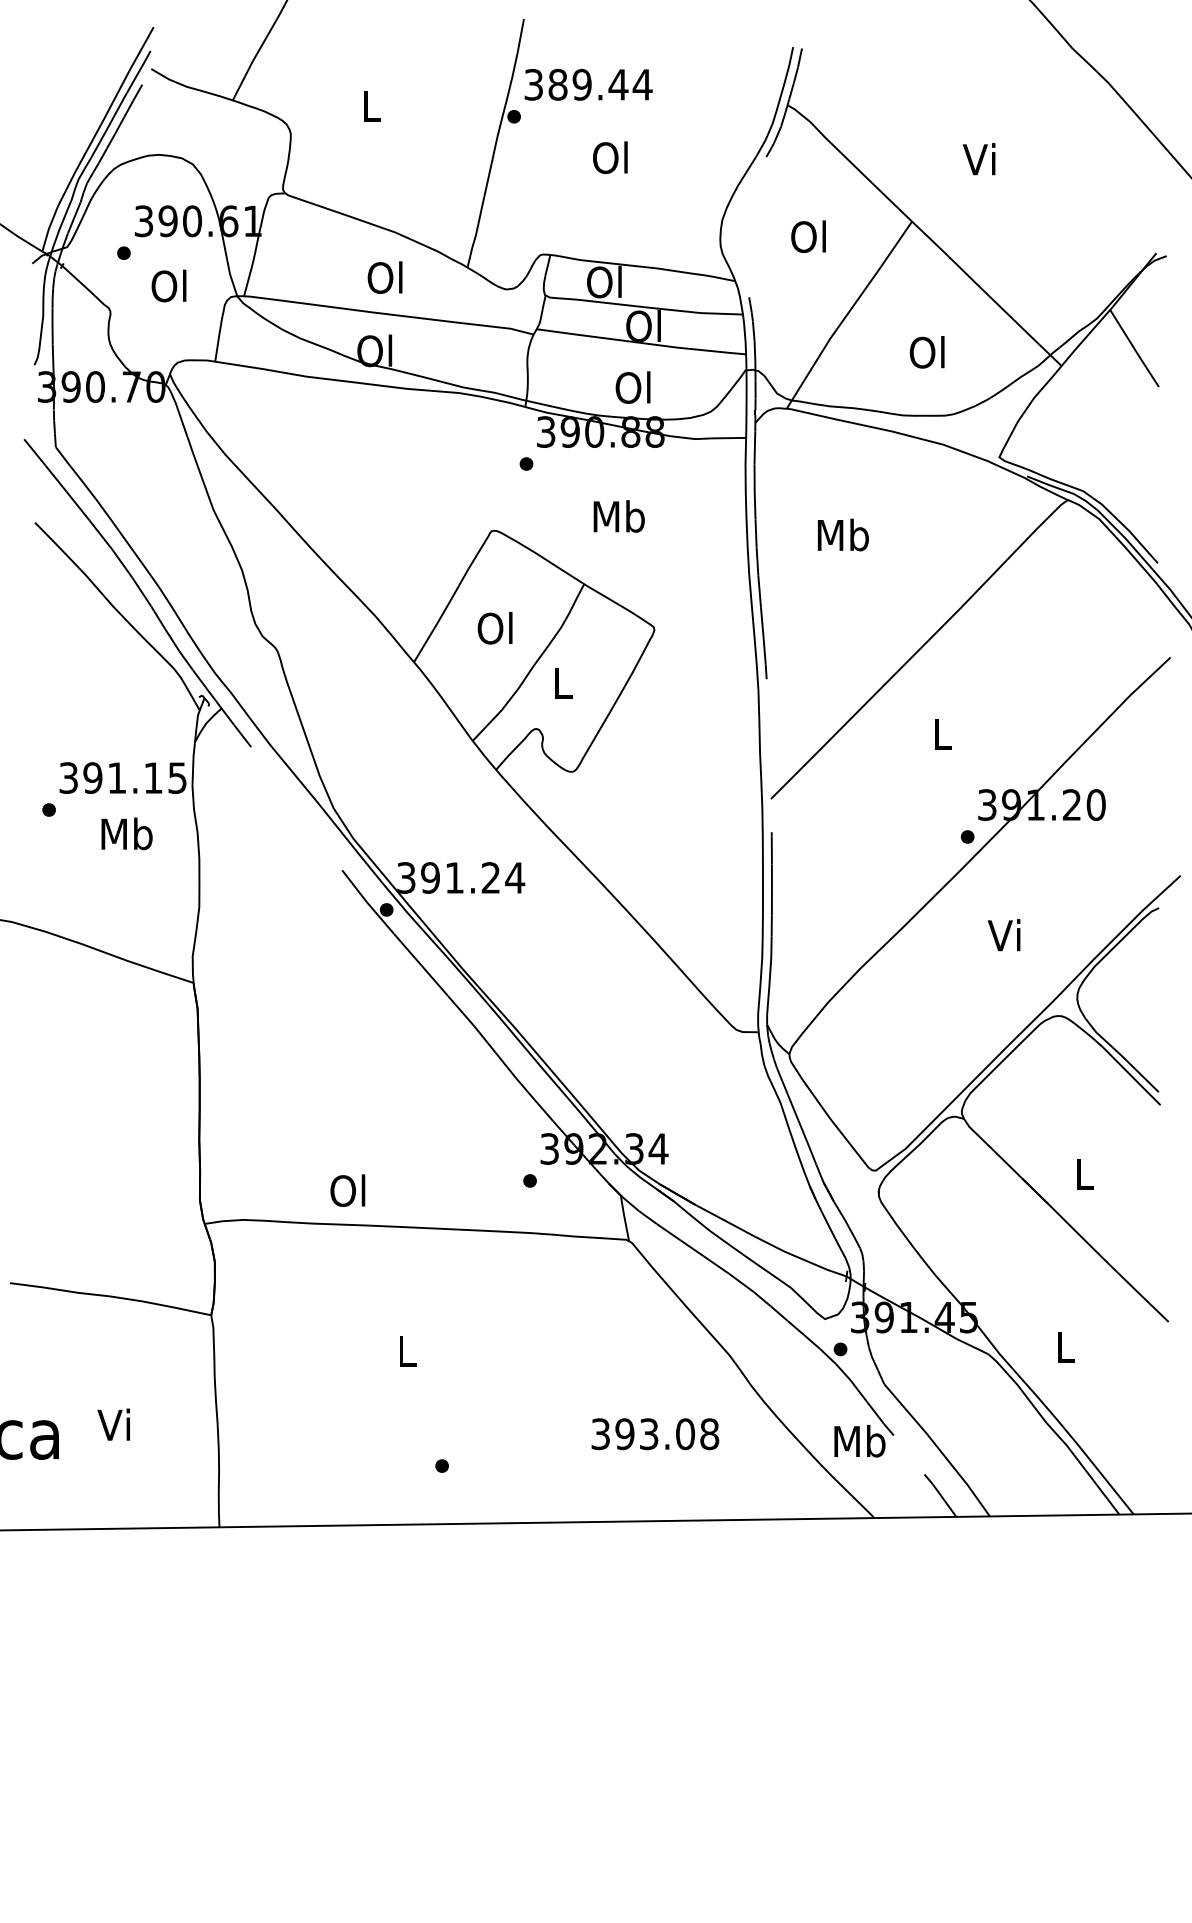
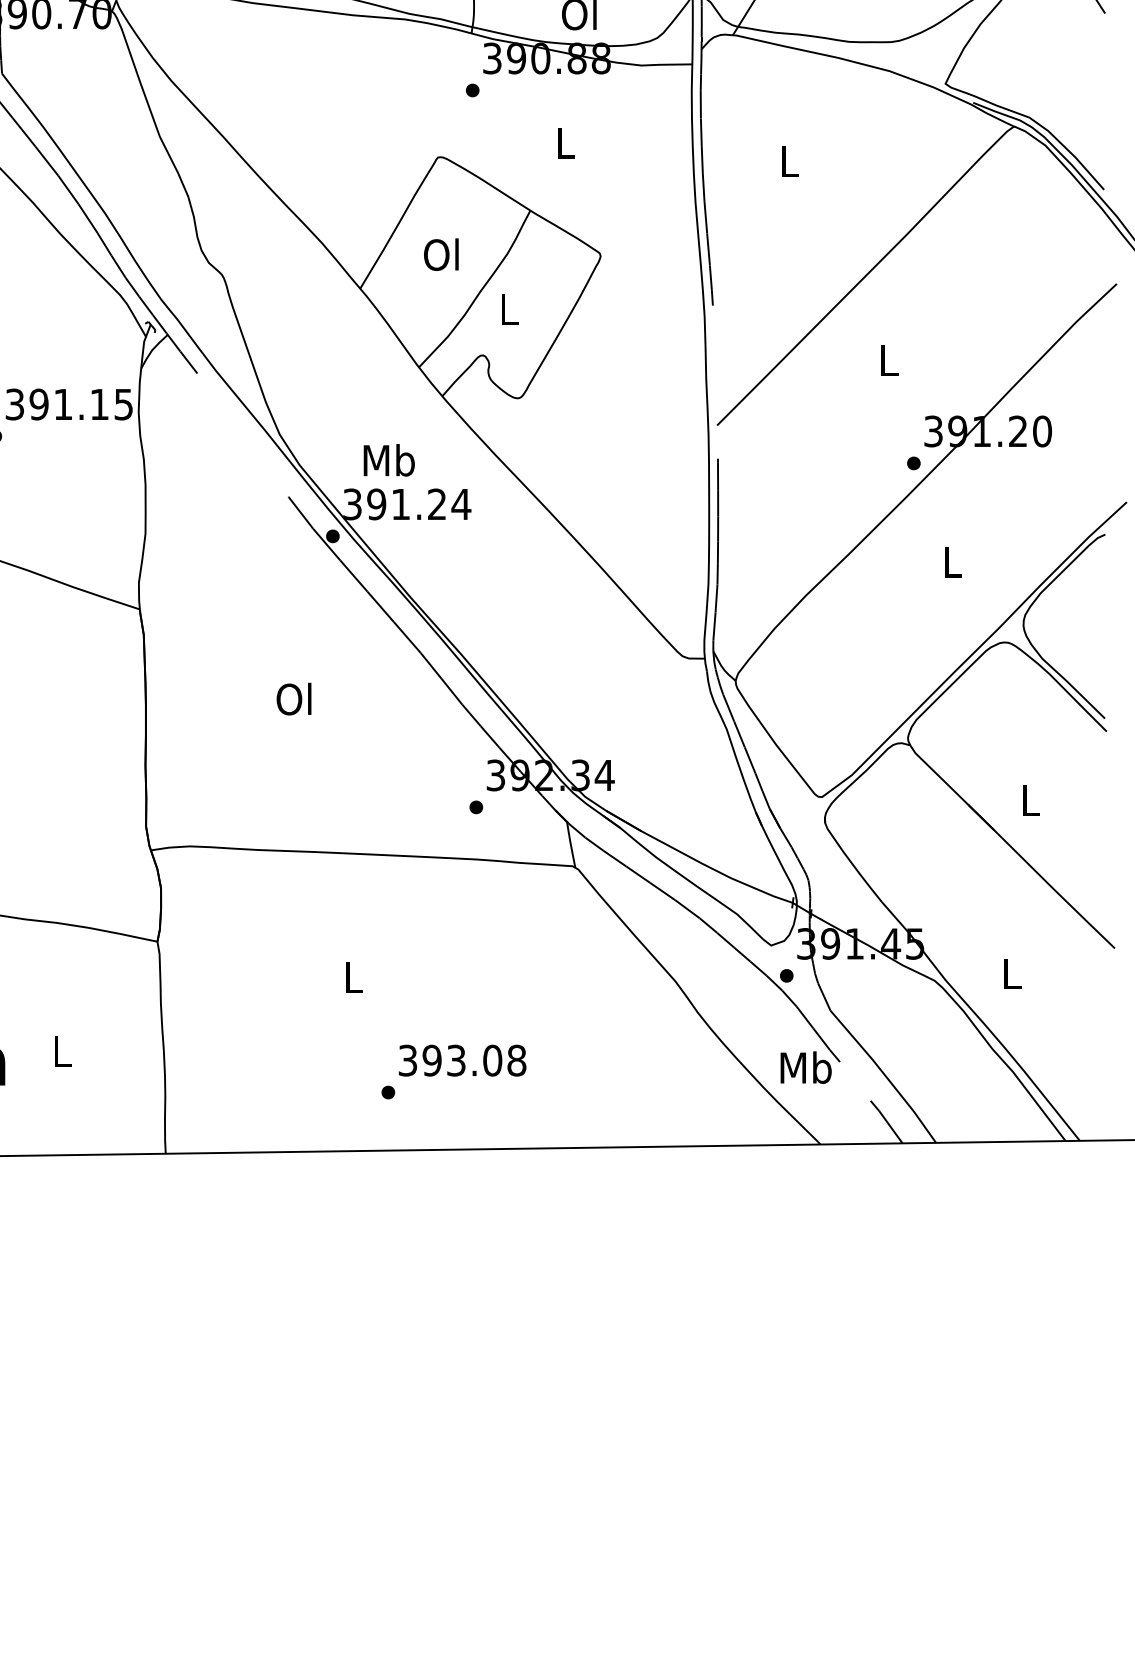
text: (618, 516) -> (564, 142), Mb -> L
text: (842, 534) -> (788, 160), Mb -> L
text: (126, 833) -> (388, 459), moved
text: (1003, 935) -> (949, 561), Vi -> L
text: (347, 1190) -> (293, 698), moved
text: (113, 1424) -> (59, 1050), Vi -> L
text: (655, 1434) -> (462, 1060), moved

